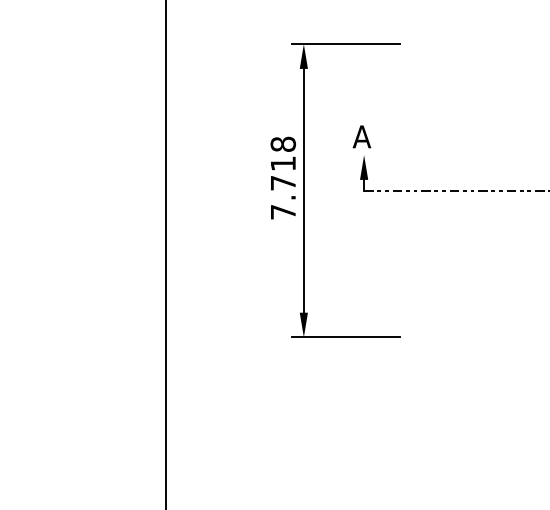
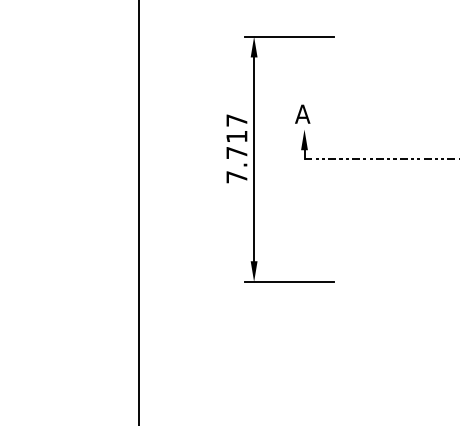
text: (282, 144) -> (236, 120), 7.718 -> 7.717

